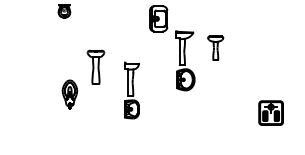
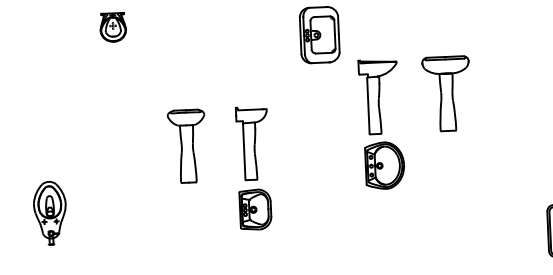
part: (215, 47) -> (446, 92), size x1.43
part: (131, 90) -> (252, 168), moved
part: (69, 94) -> (49, 212), moved

